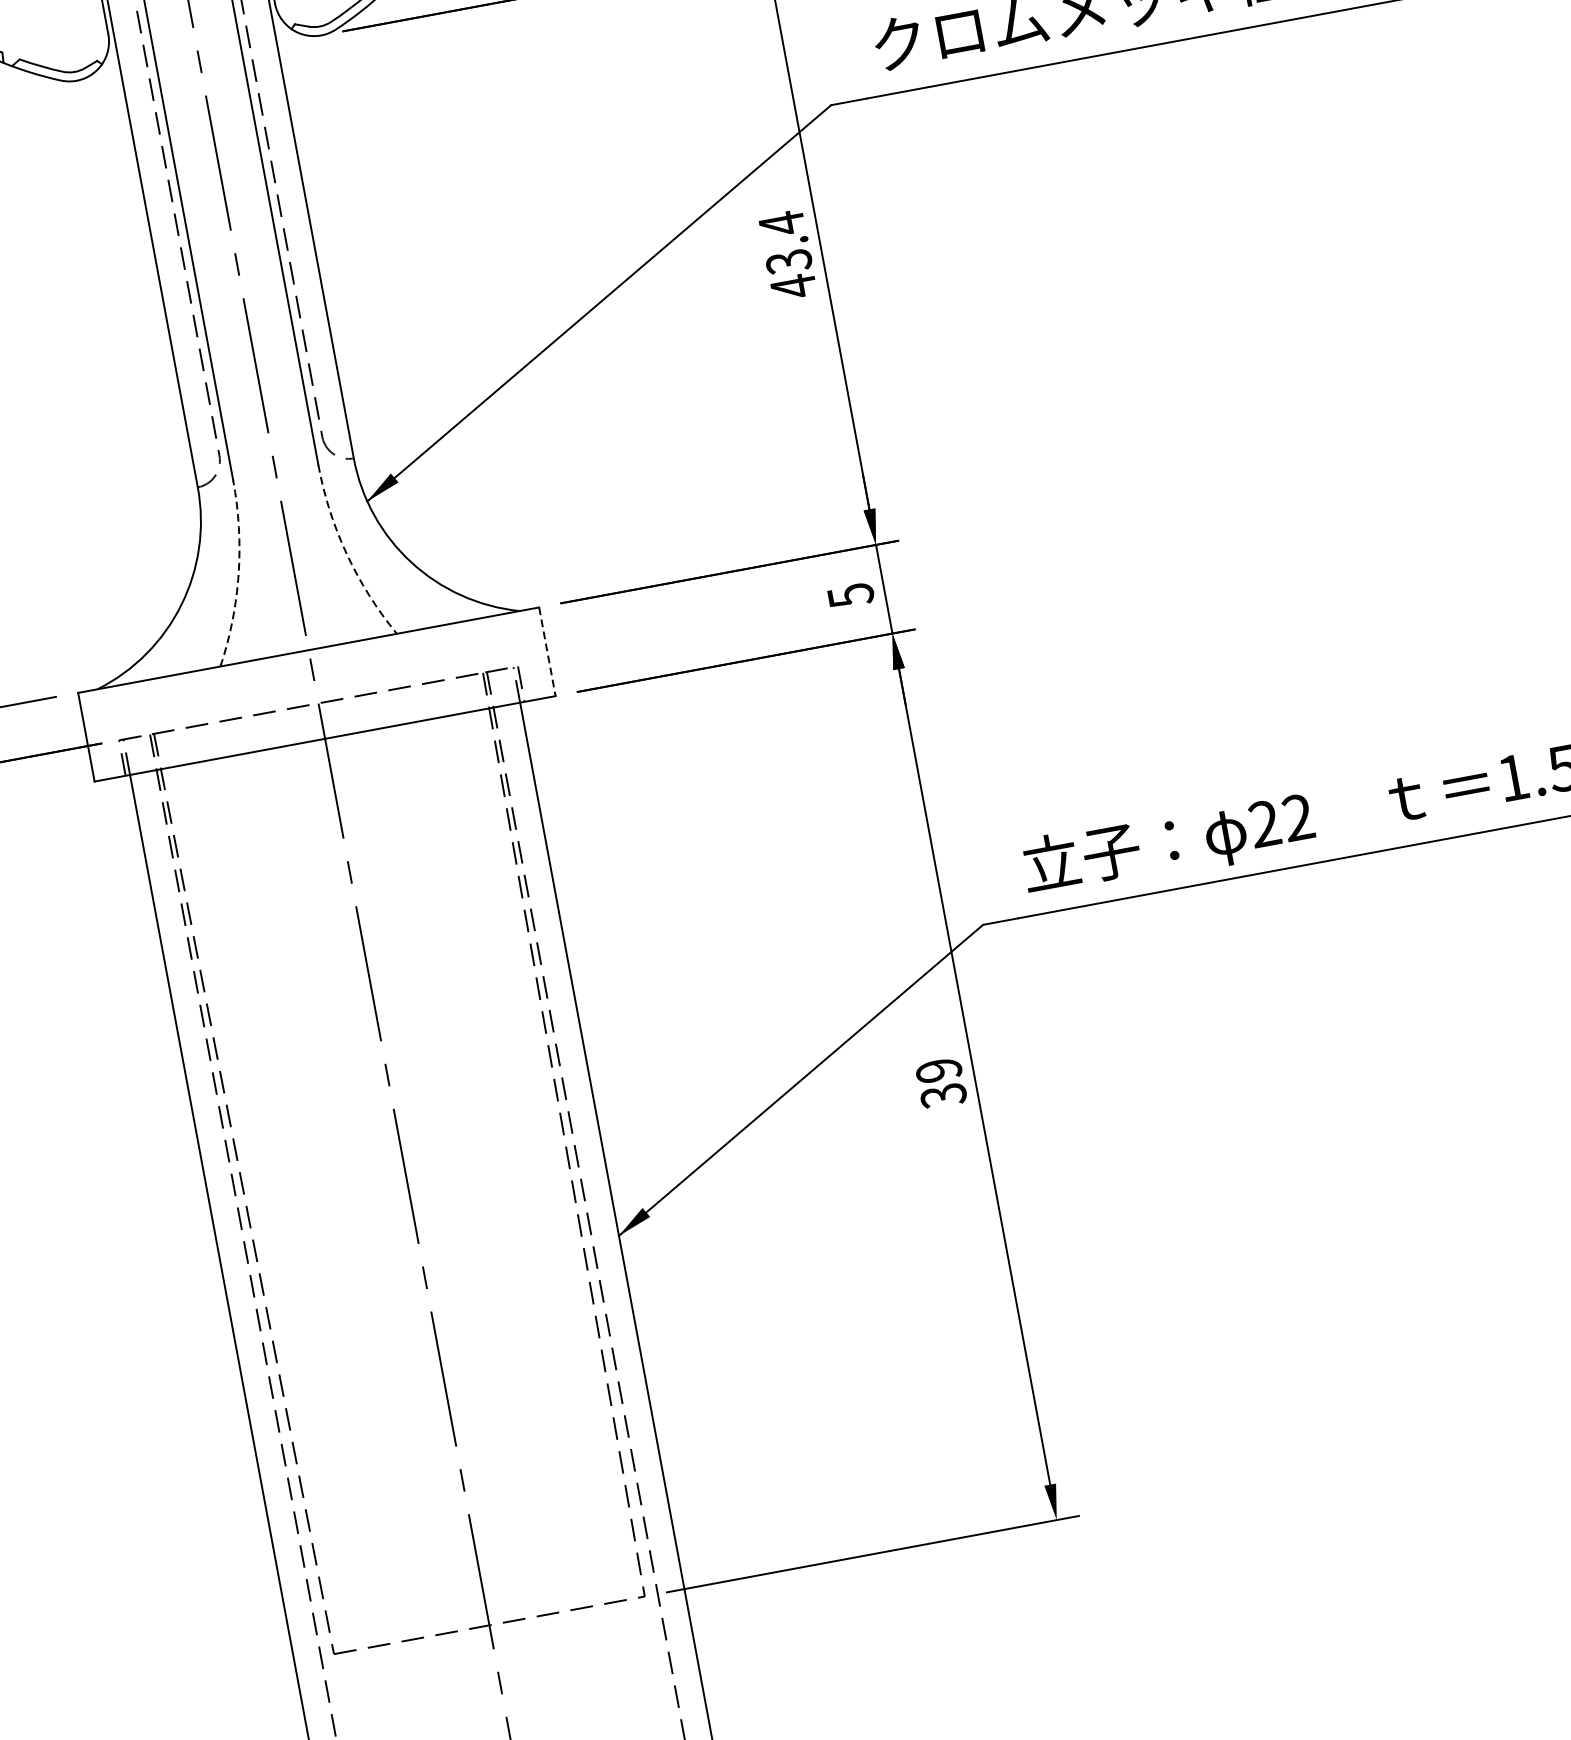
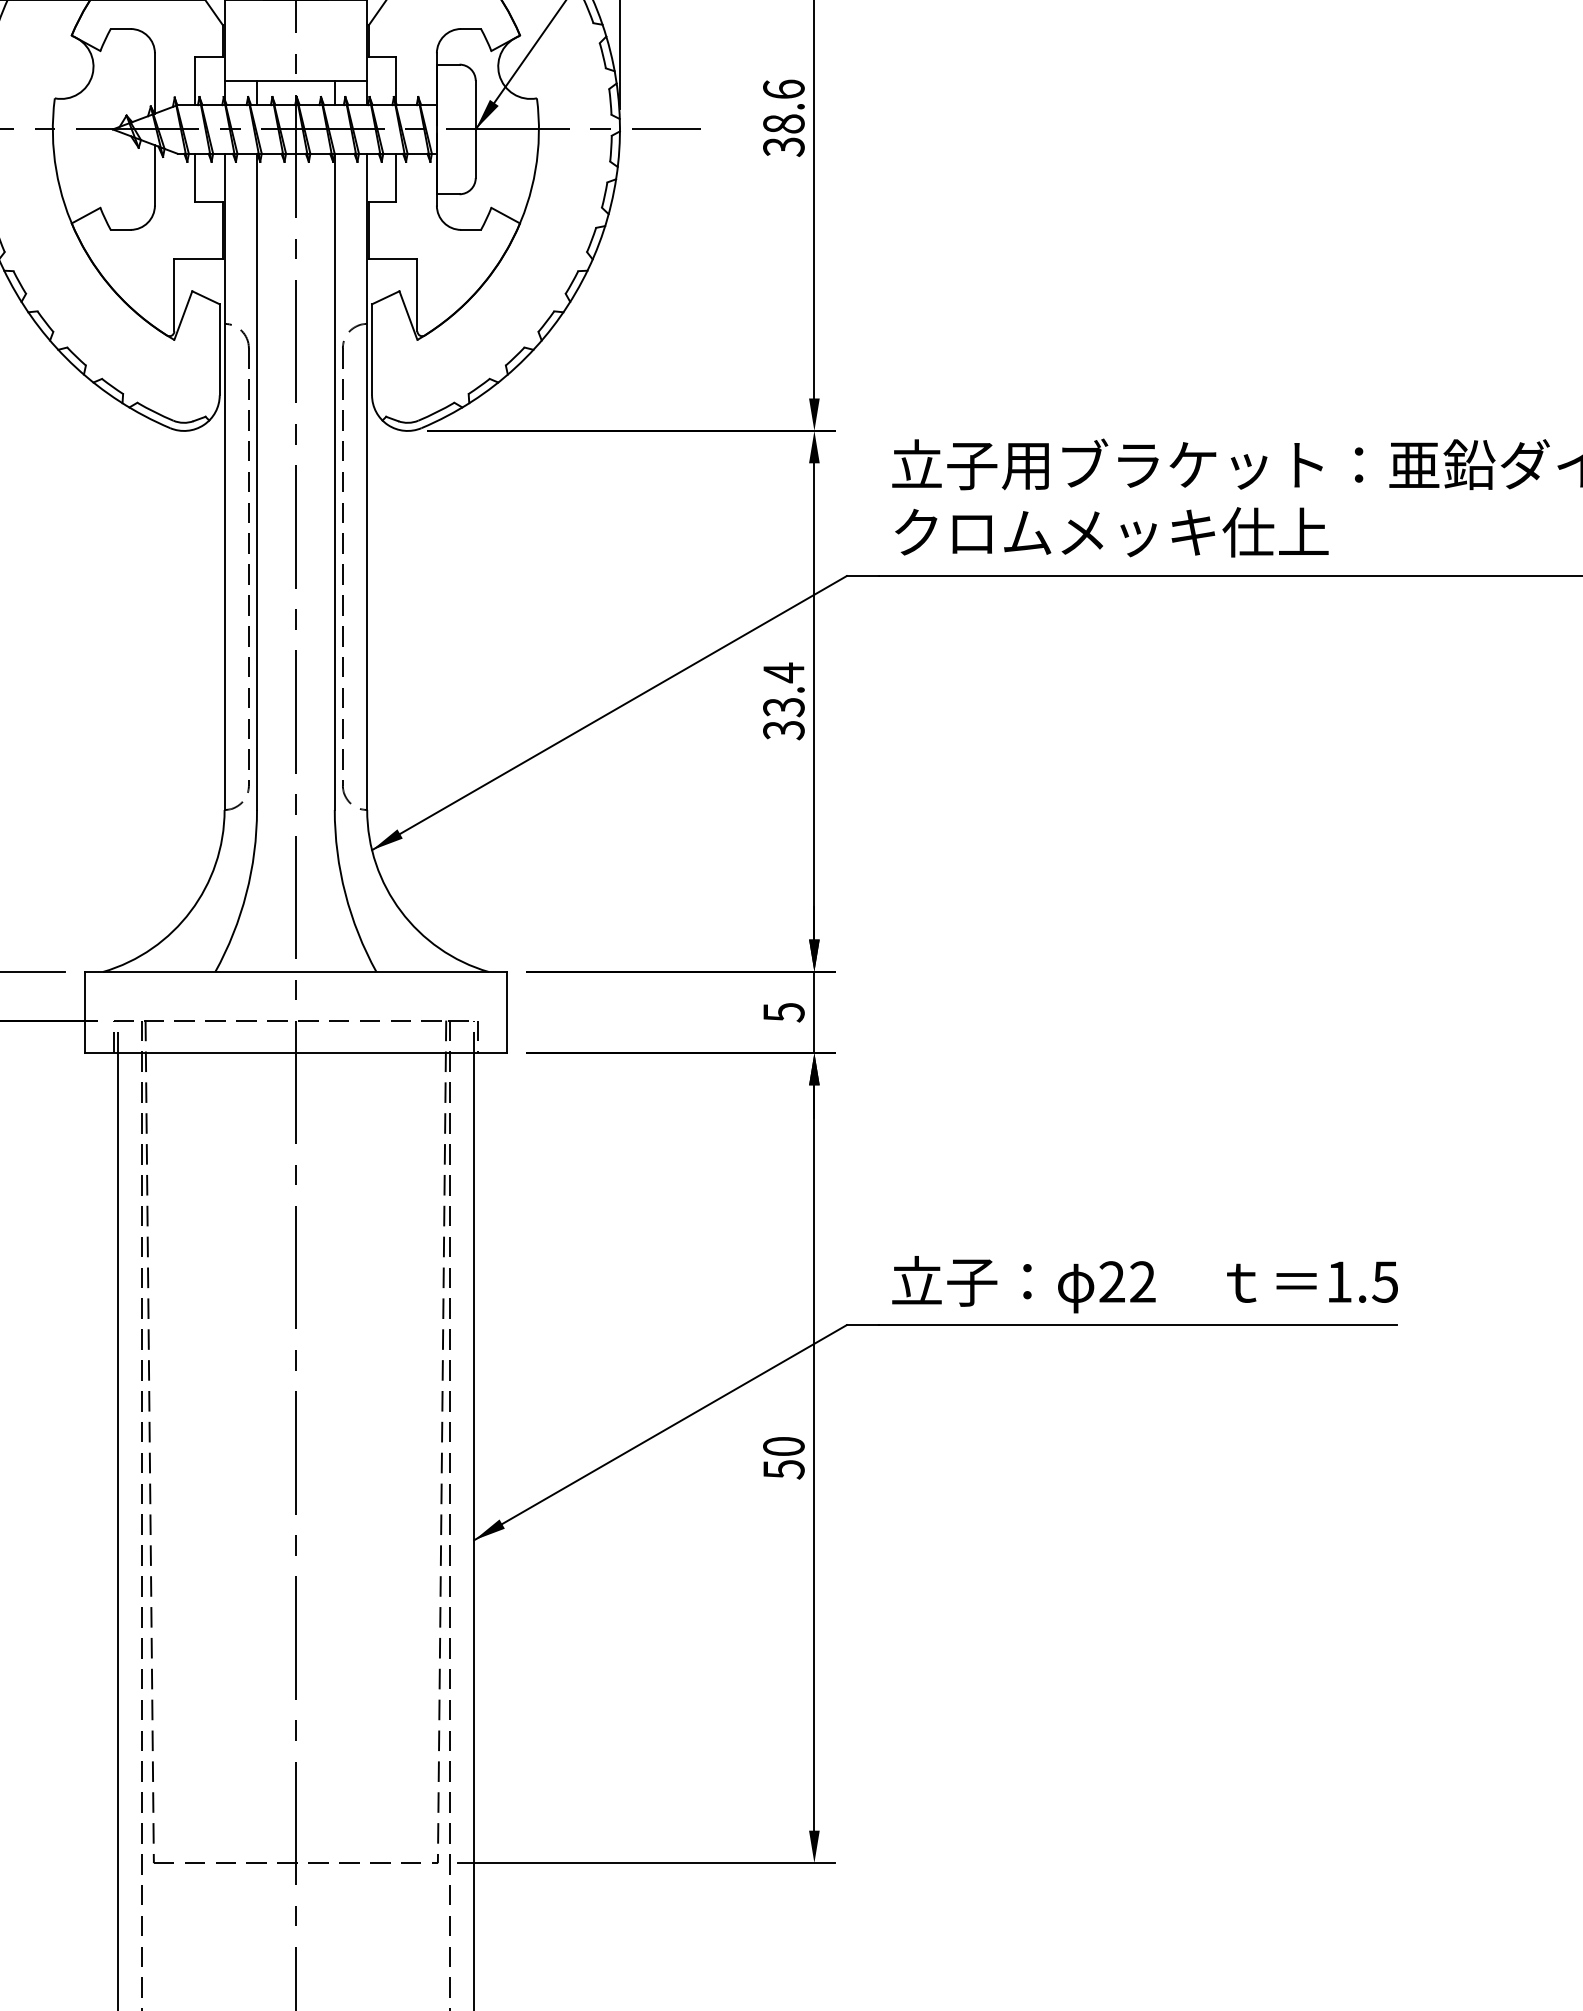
text: (793, 287) -> (783, 730), 43.4 -> 33.4
arc: (347, 554) -> (345, 893), dashed -> solid
arc: (238, 574) -> (246, 893), dashed -> solid
line: (547, 651) -> (506, 1012), dashed -> solid
text: (940, 1083) -> (783, 1458), 39 -> 50

